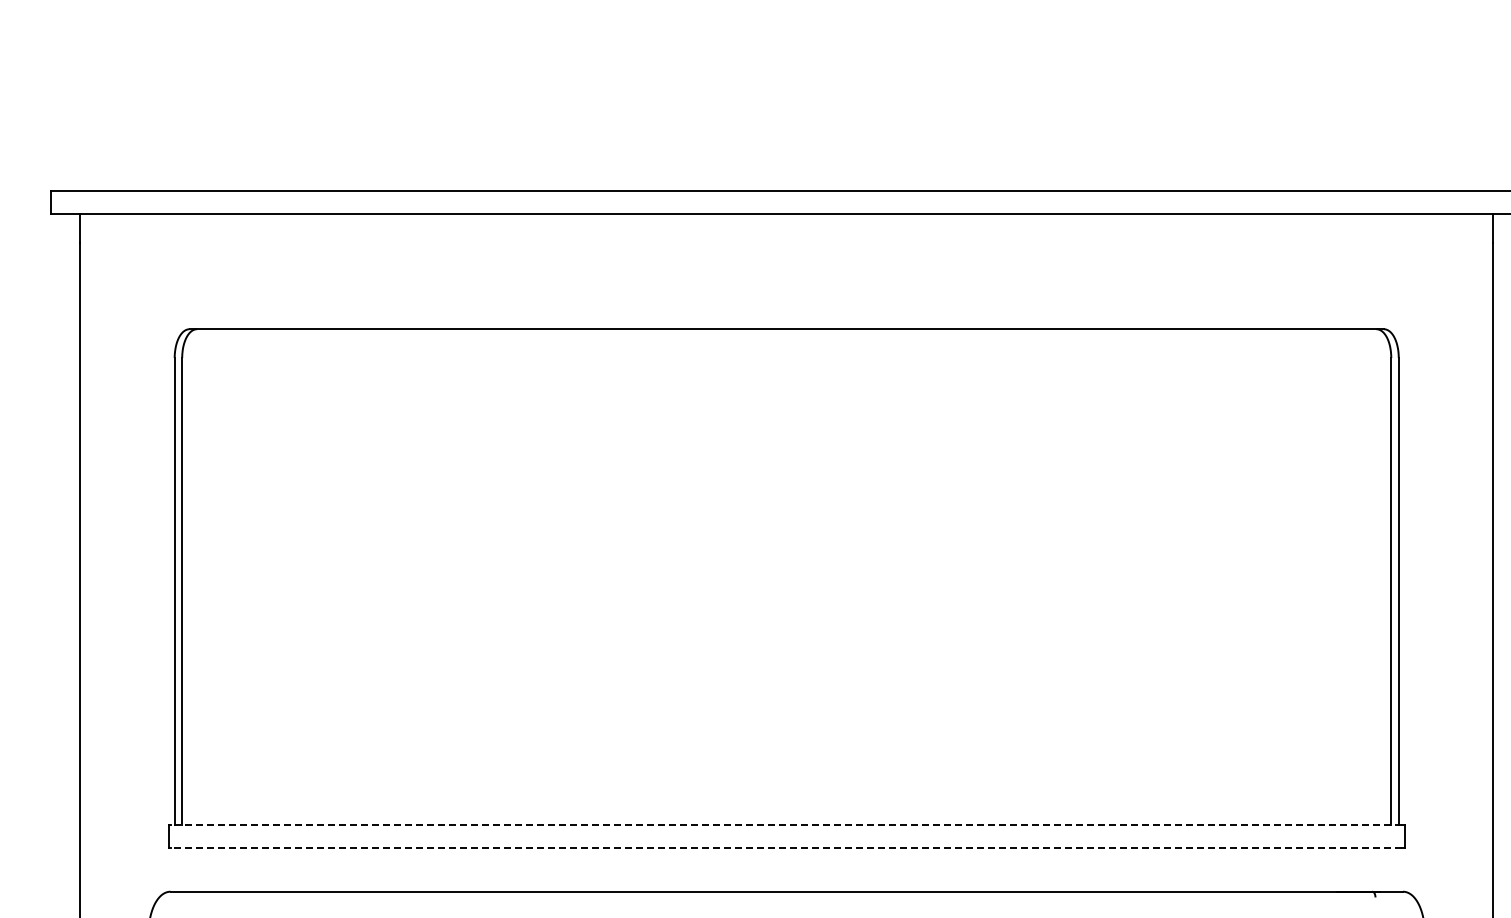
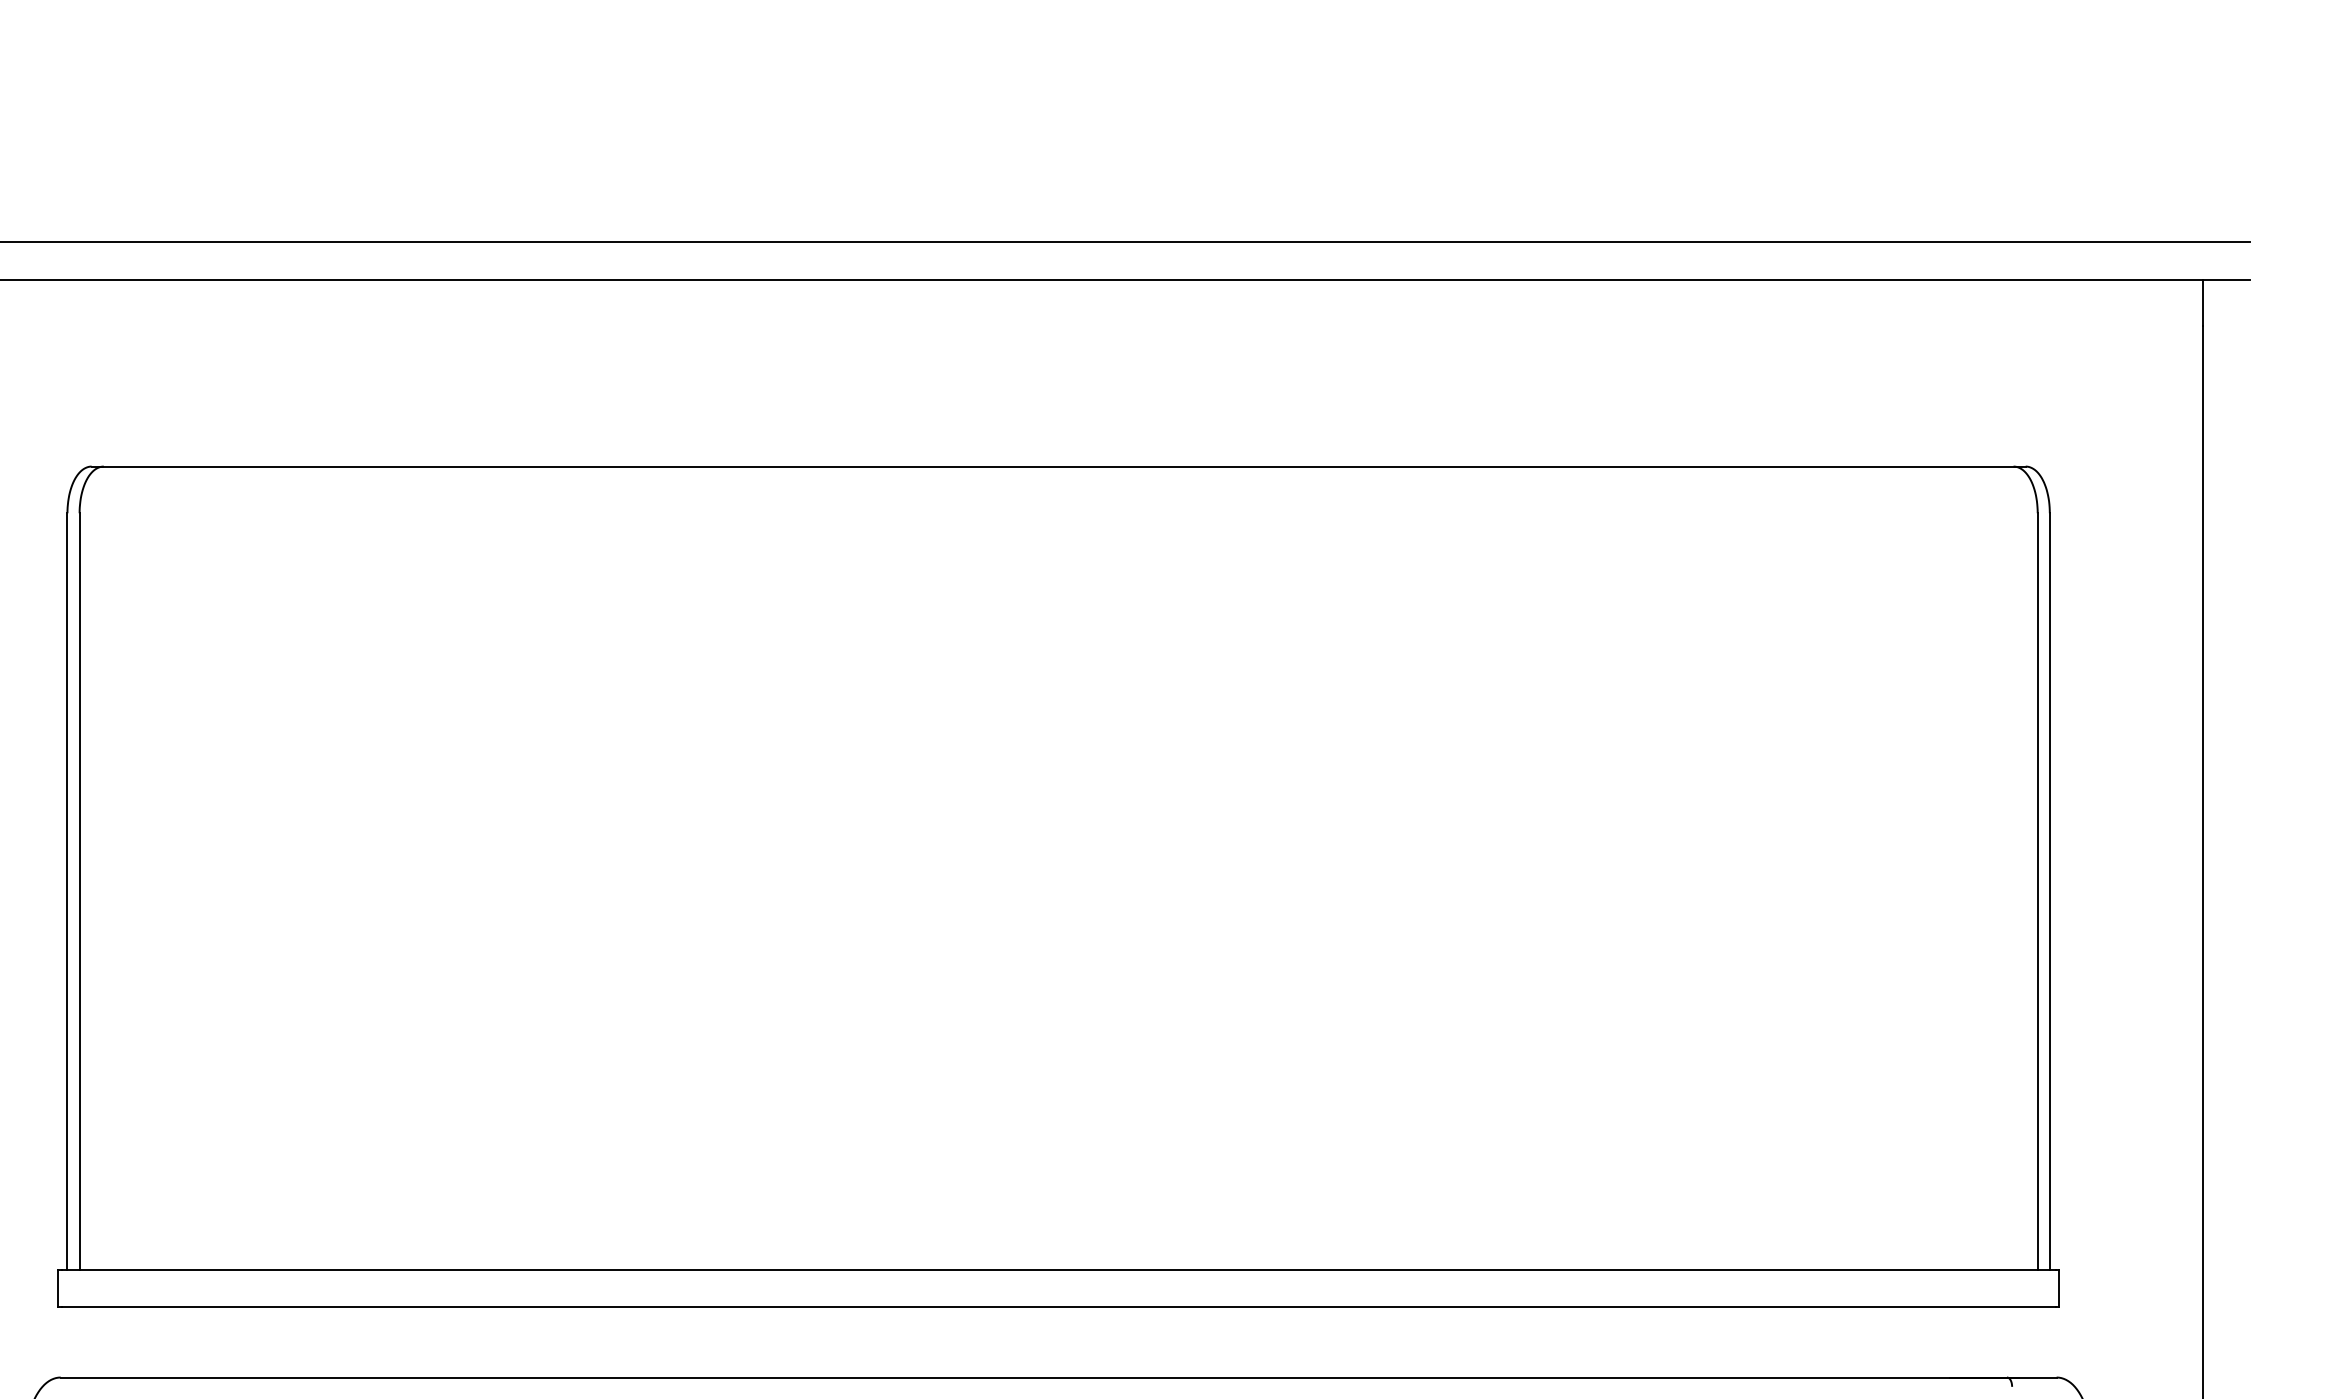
line: (786, 825) -> (1058, 1270), dashed -> solid
line: (786, 848) -> (1058, 1307), dashed -> solid

